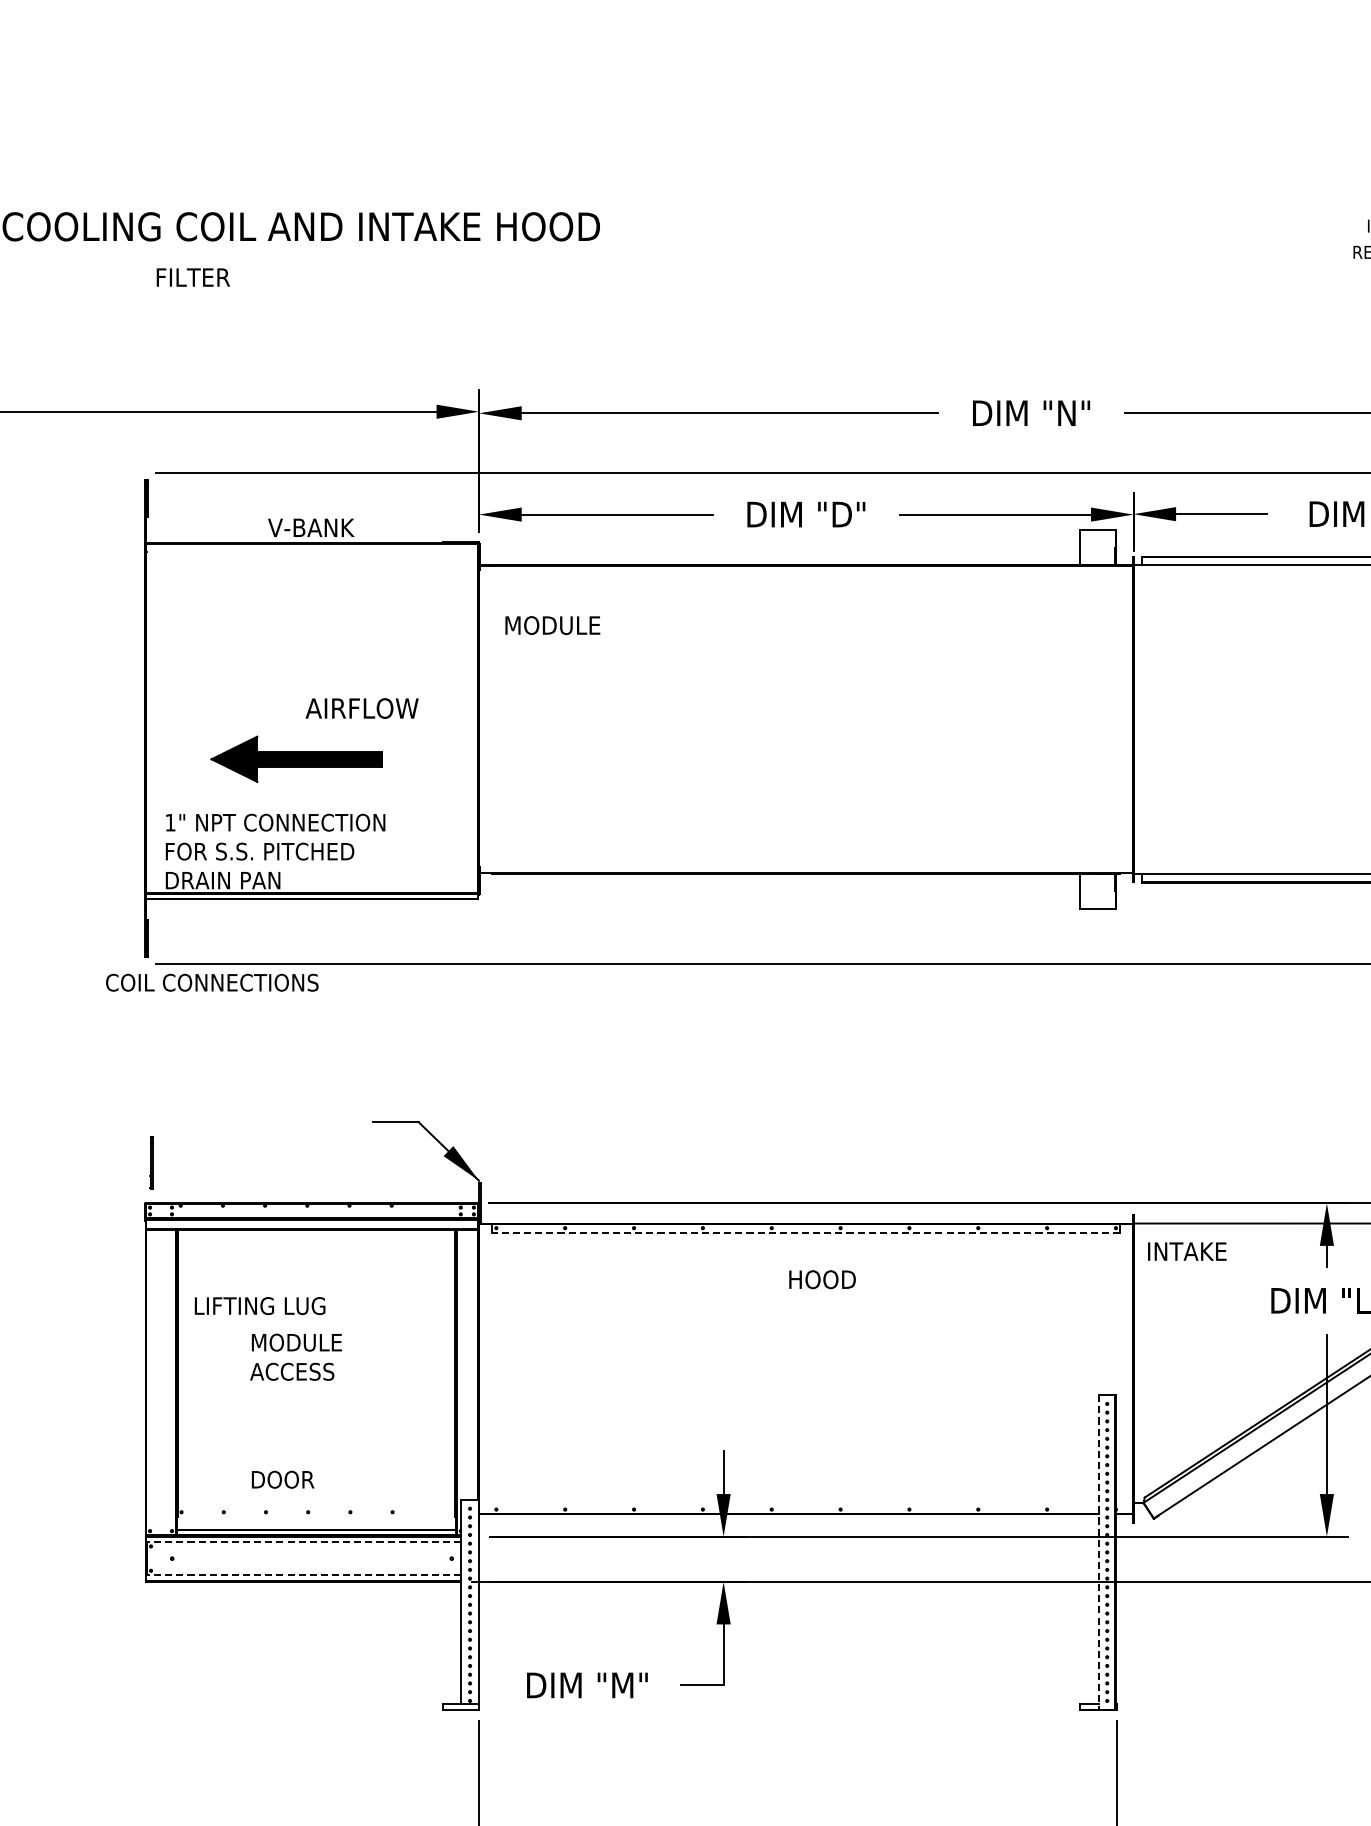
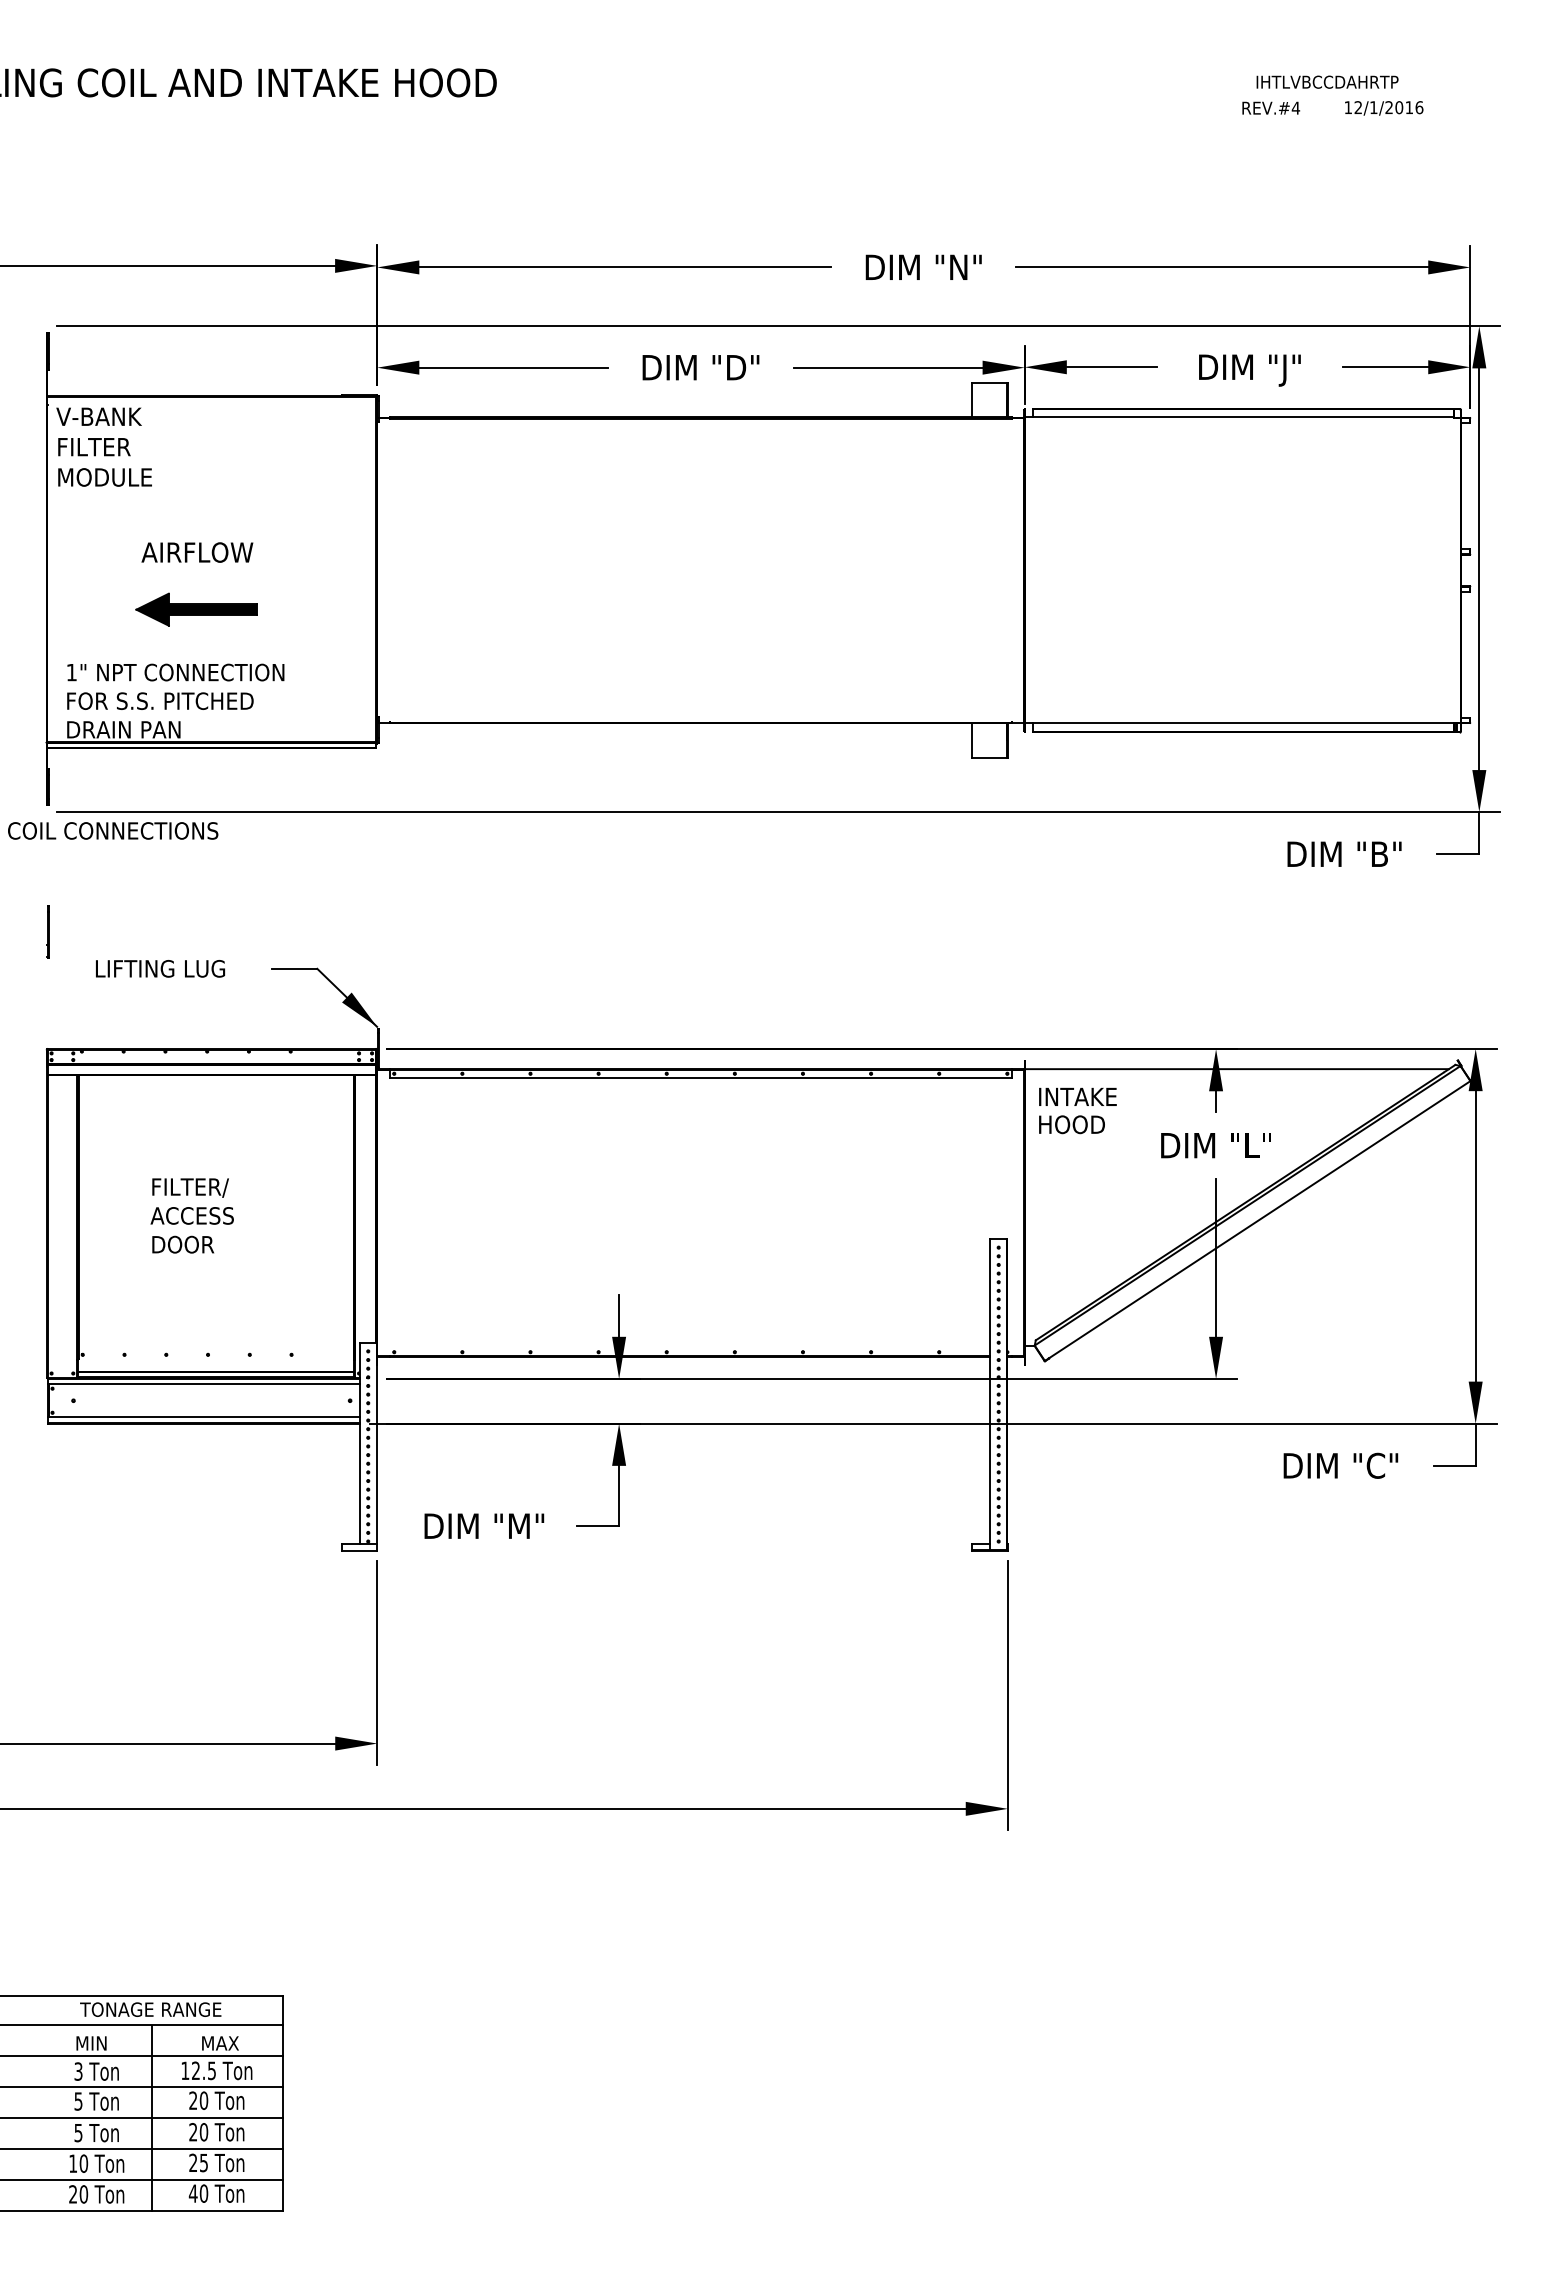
text: (193, 277) -> (94, 447), moved
text: (310, 527) -> (98, 416), moved
text: (552, 625) -> (104, 477), moved
text: (362, 708) -> (197, 552), moved
part: (296, 758) -> (196, 609), size x0.71
line: (150, 1162) -> (47, 931), moved
line: (805, 1232) -> (700, 1078), dashed -> solid
text: (822, 1279) -> (1071, 1124), moved
text: (260, 1305) -> (160, 968), moved
text: (297, 1343) -> (197, 1187), MODULE -> FILTER/
text: (283, 1479) -> (183, 1244), moved
line: (303, 1542) -> (203, 1384), dashed -> solid
line: (1098, 1552) -> (990, 1394), dashed -> solid
line: (303, 1575) -> (203, 1417), dashed -> solid

